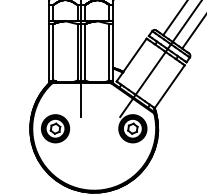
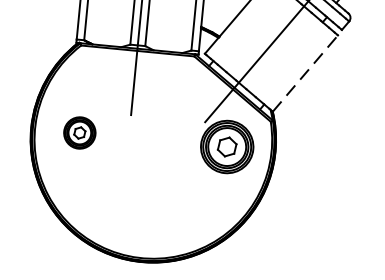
line: (170, 86) -> (306, 73), solid -> dashed
part: (55, 128) -> (79, 132), size x0.6

